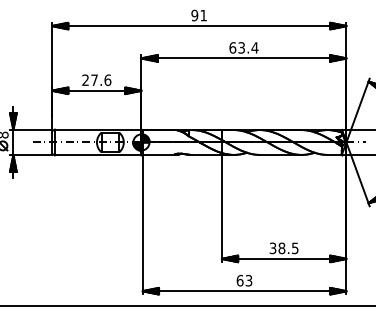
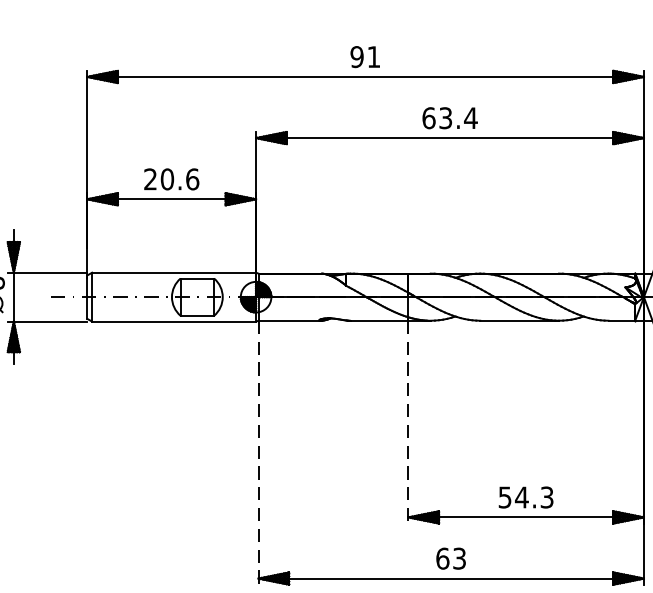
text: (94, 79) -> (167, 177), 27.6 -> 20.6
line: (221, 208) -> (407, 422), solid -> dashed
line: (142, 224) -> (258, 452), solid -> dashed
text: (284, 248) -> (526, 497), 38.5 -> 54.3

